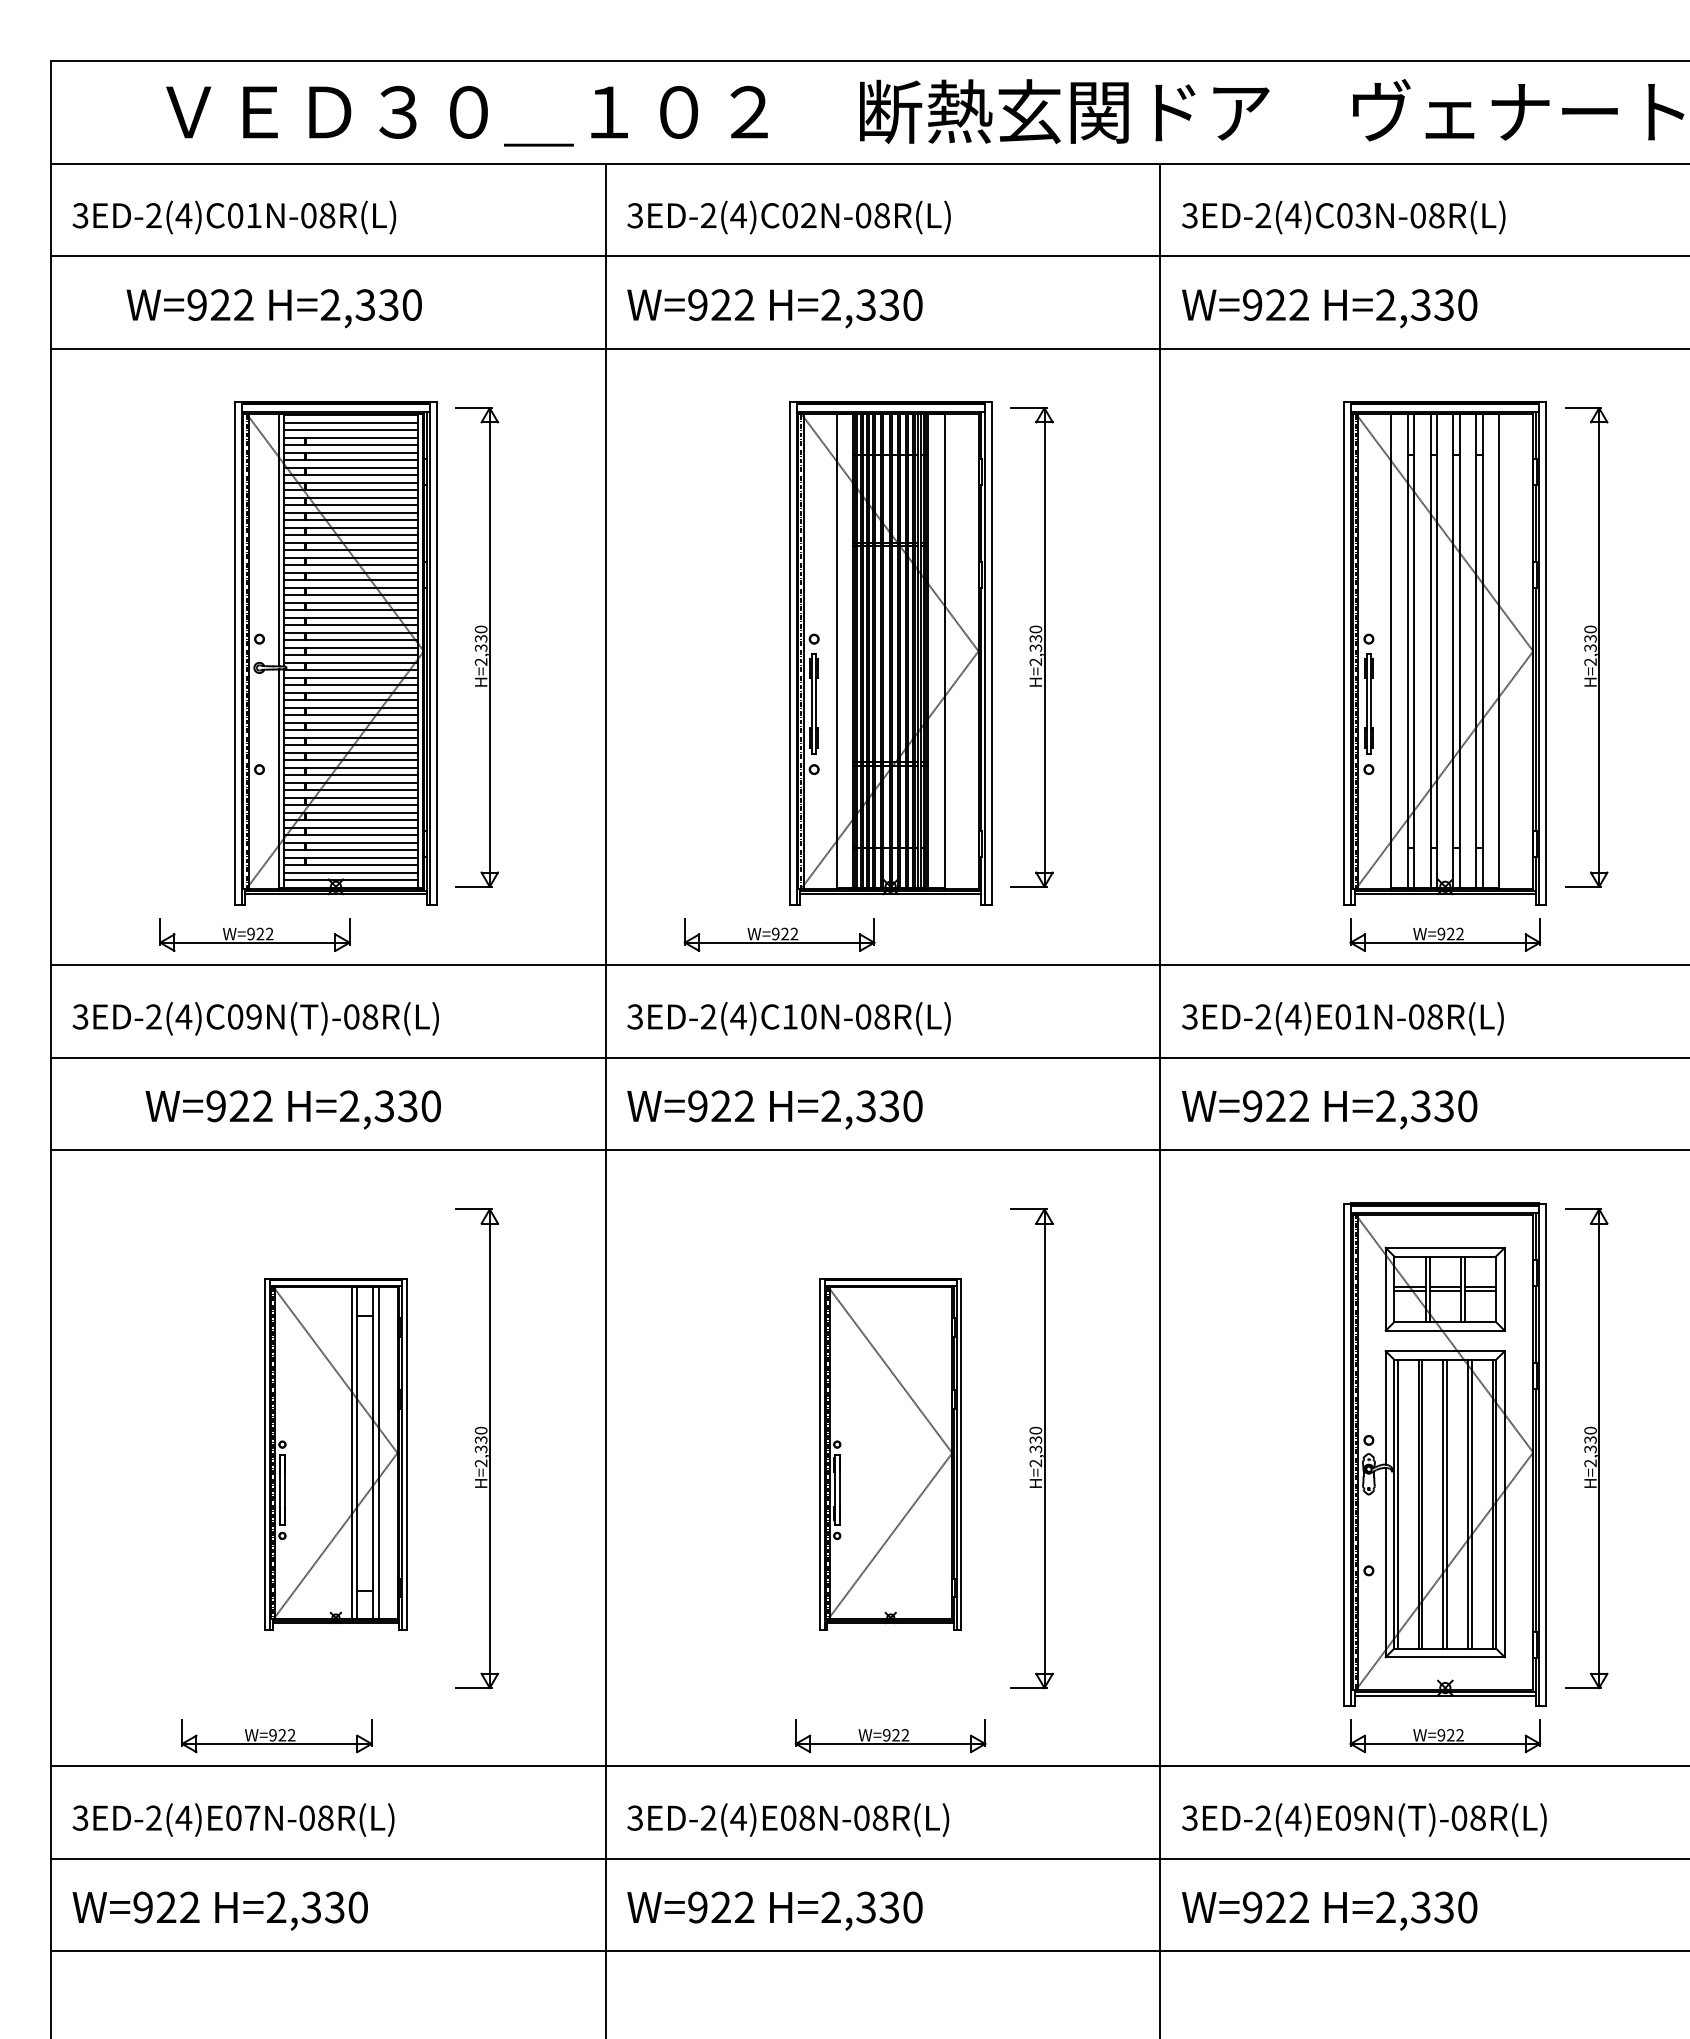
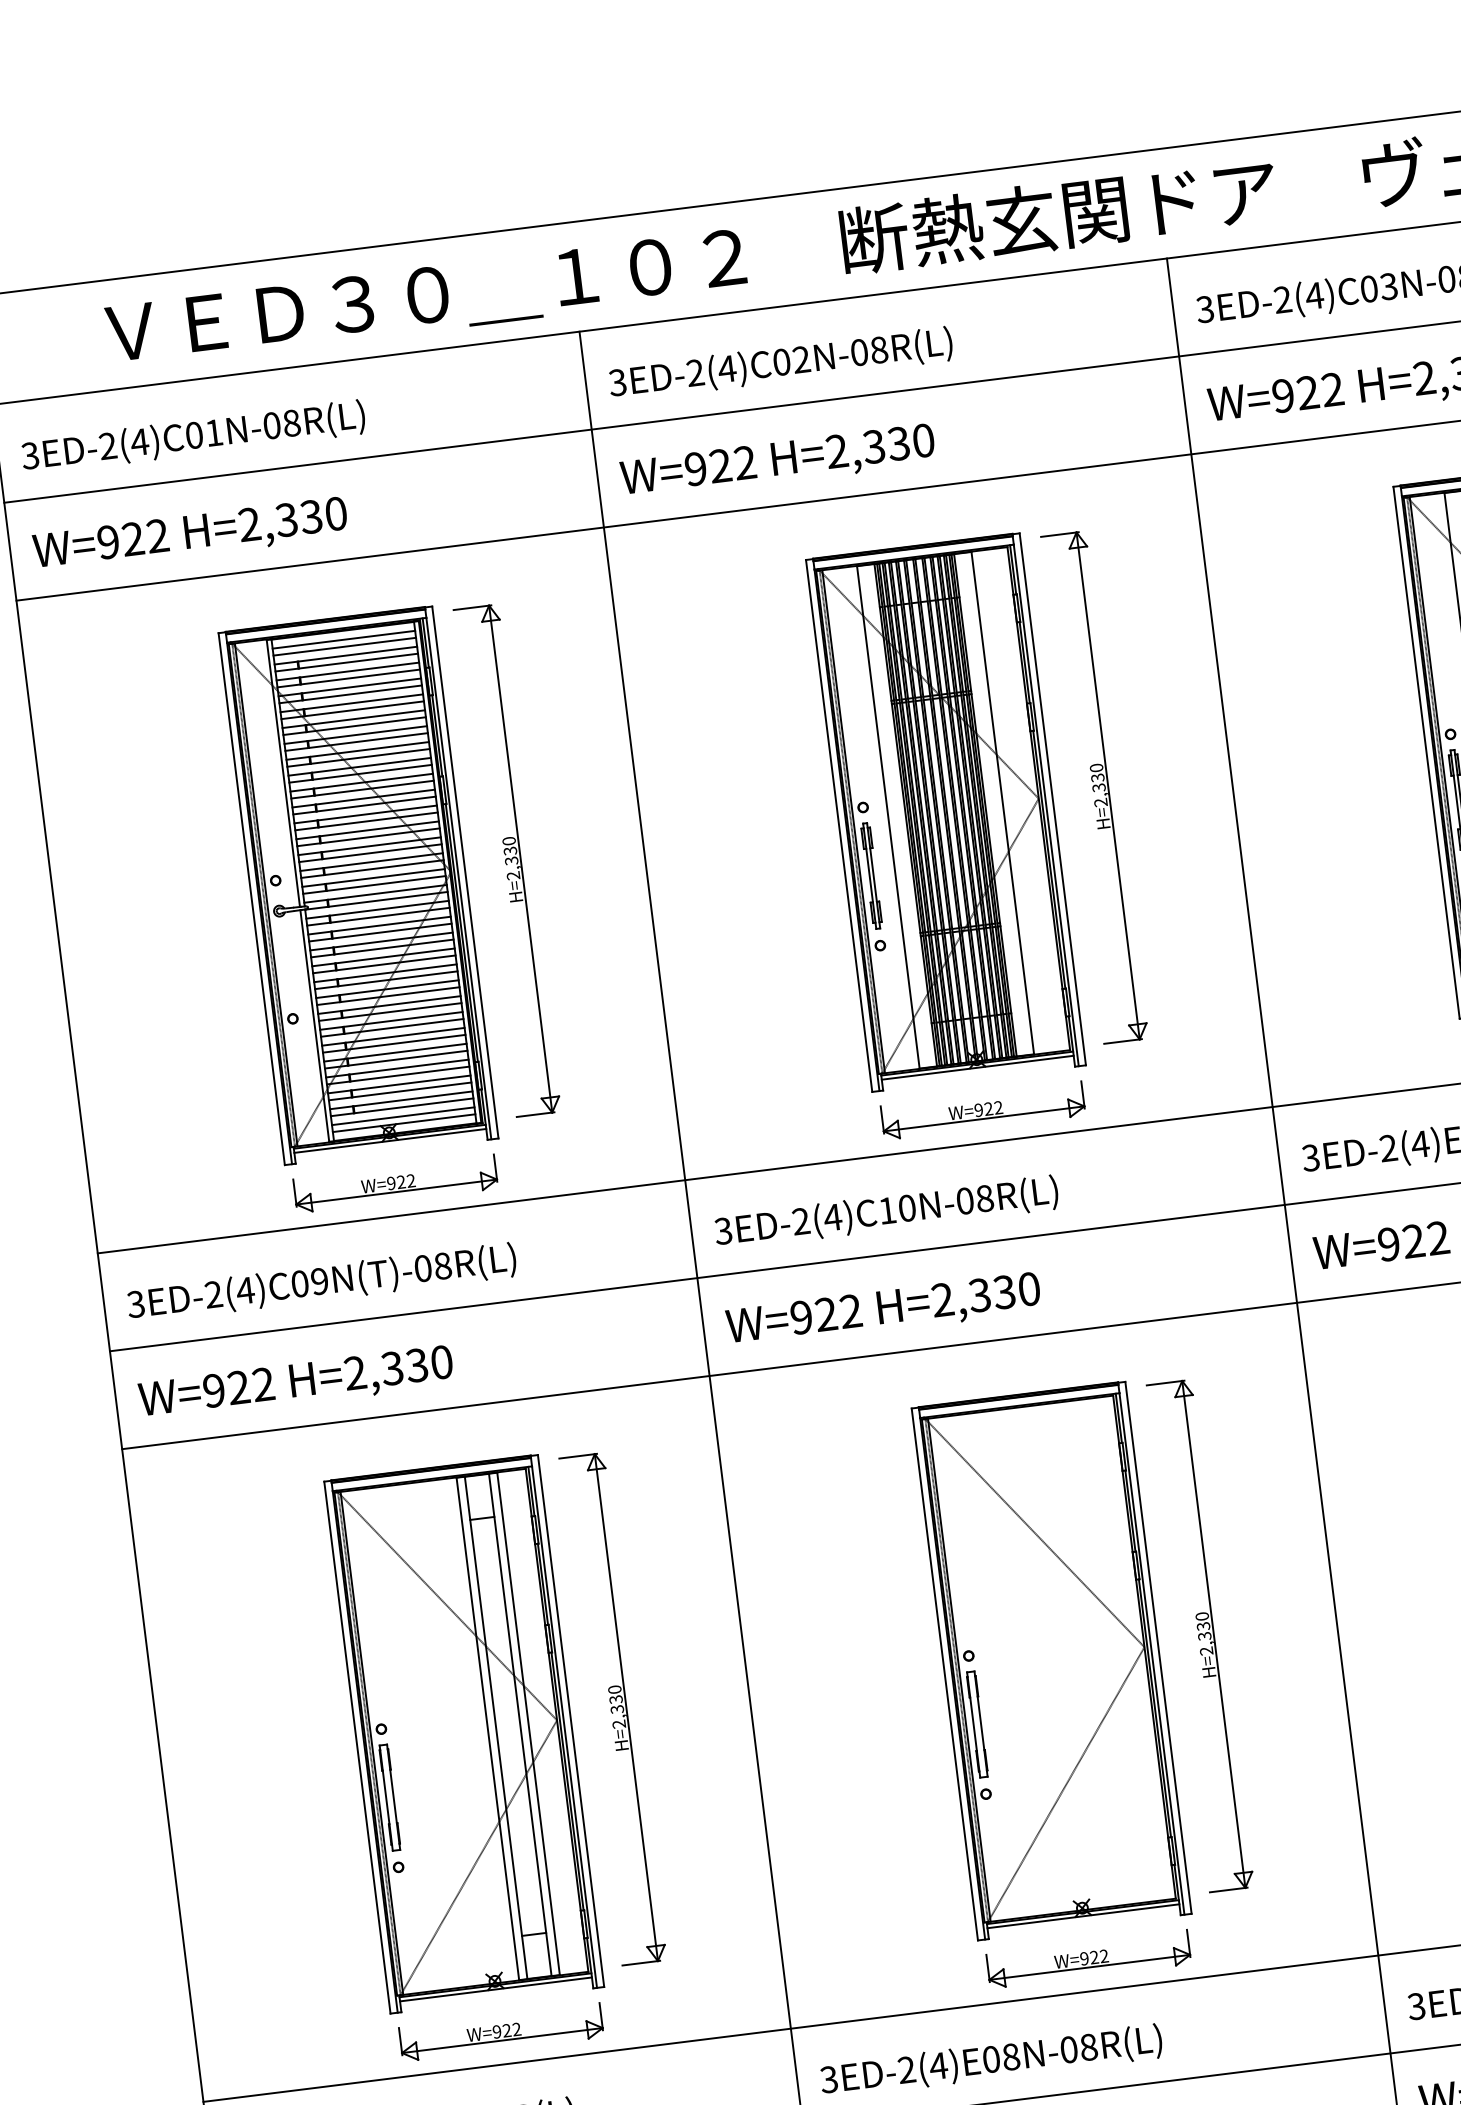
text: (273, 308) -> (189, 535), moved
part: (254, 934) -> (395, 1183), moved
part: (779, 934) -> (982, 1110), moved
text: (292, 1109) -> (295, 1384), moved
part: (335, 1454) -> (463, 1734), size x1.43
part: (890, 1454) -> (1051, 1660), size x1.43
part: (276, 1736) -> (500, 2032), moved

